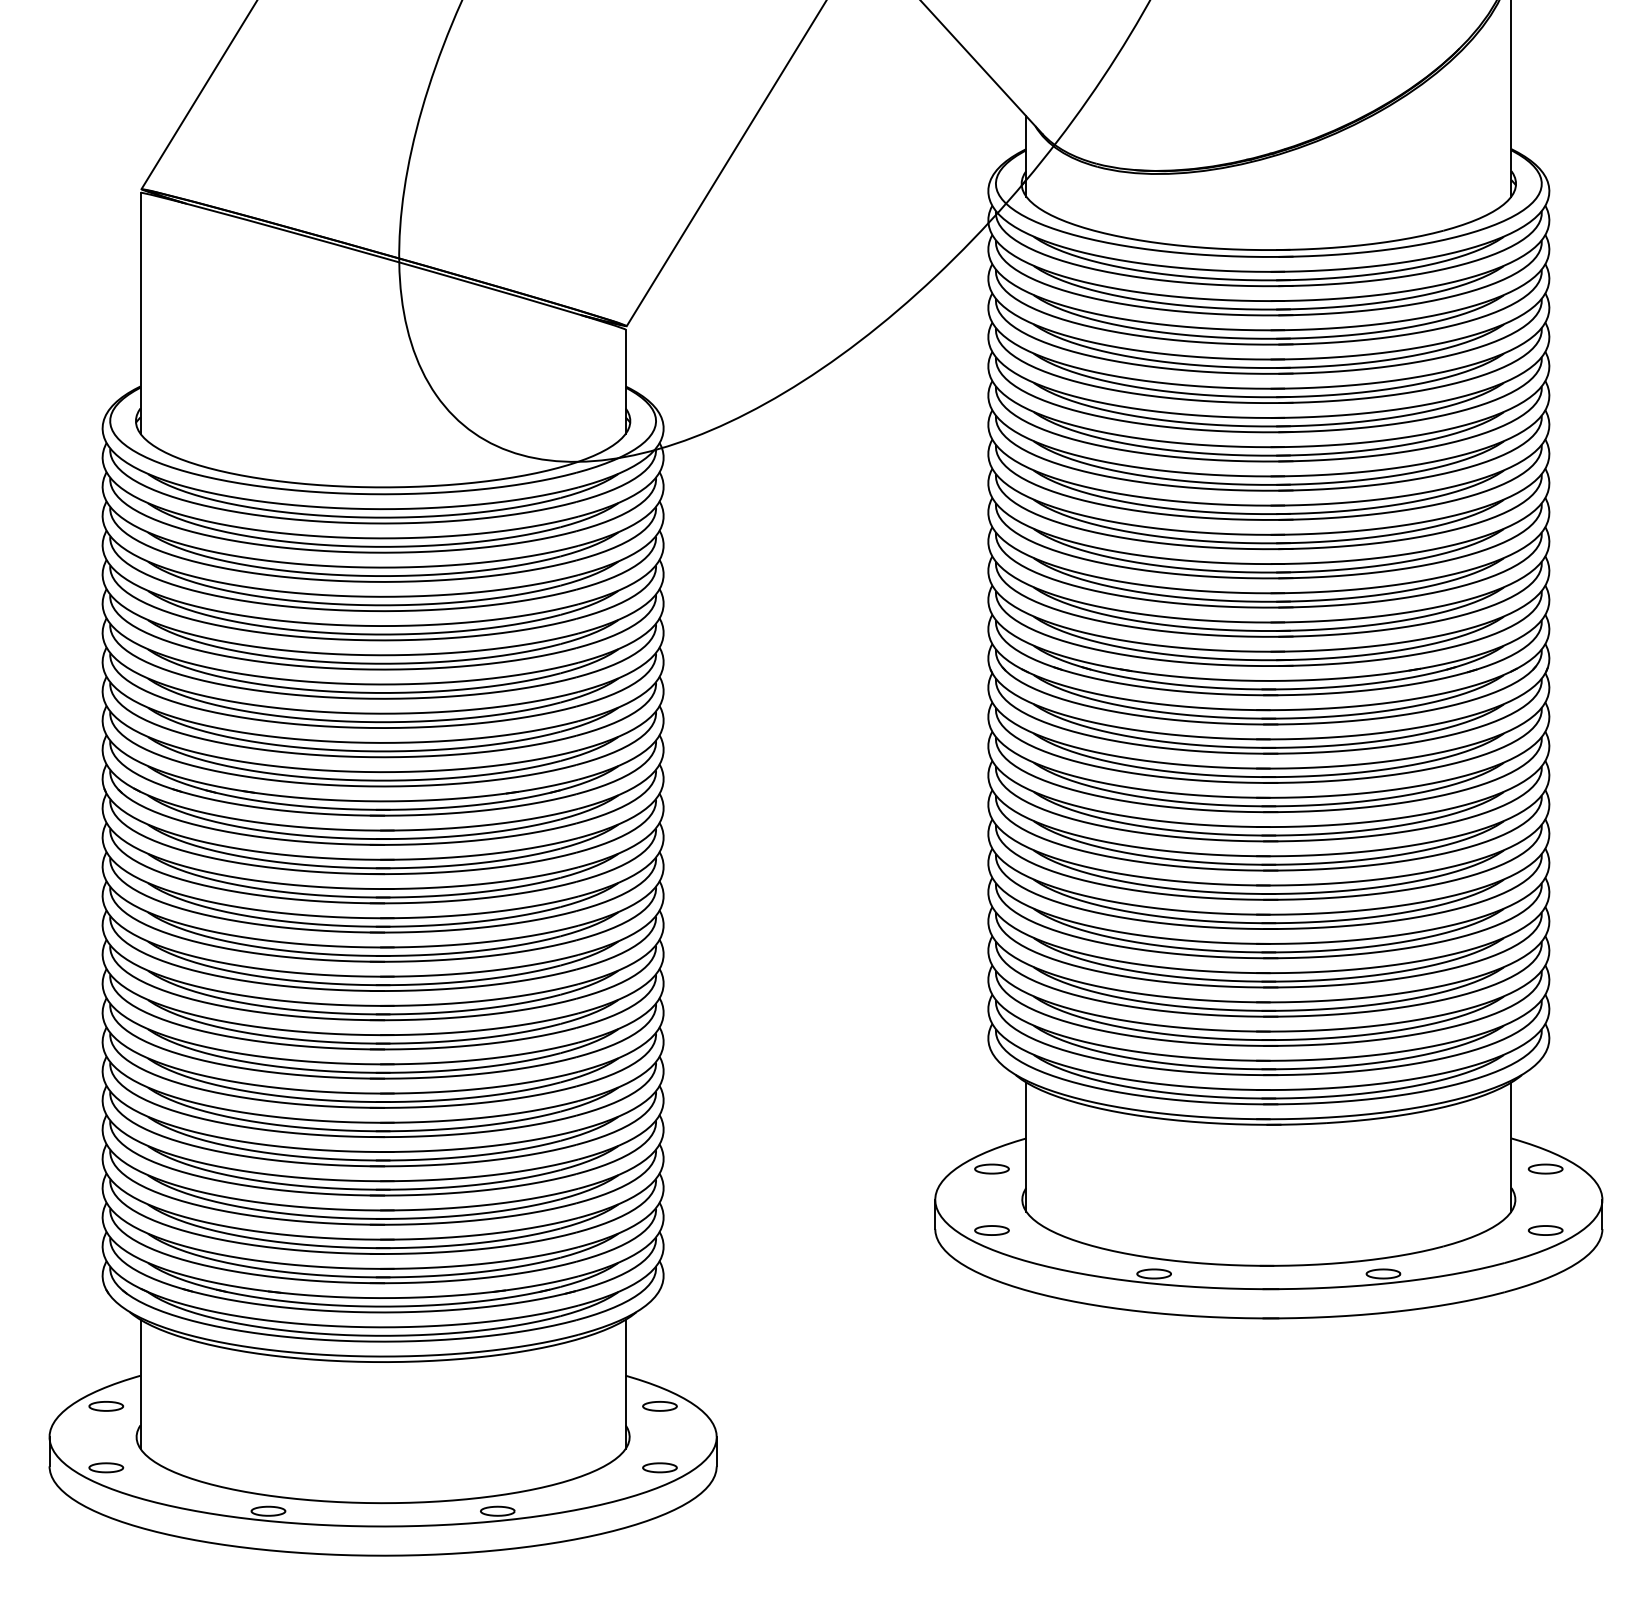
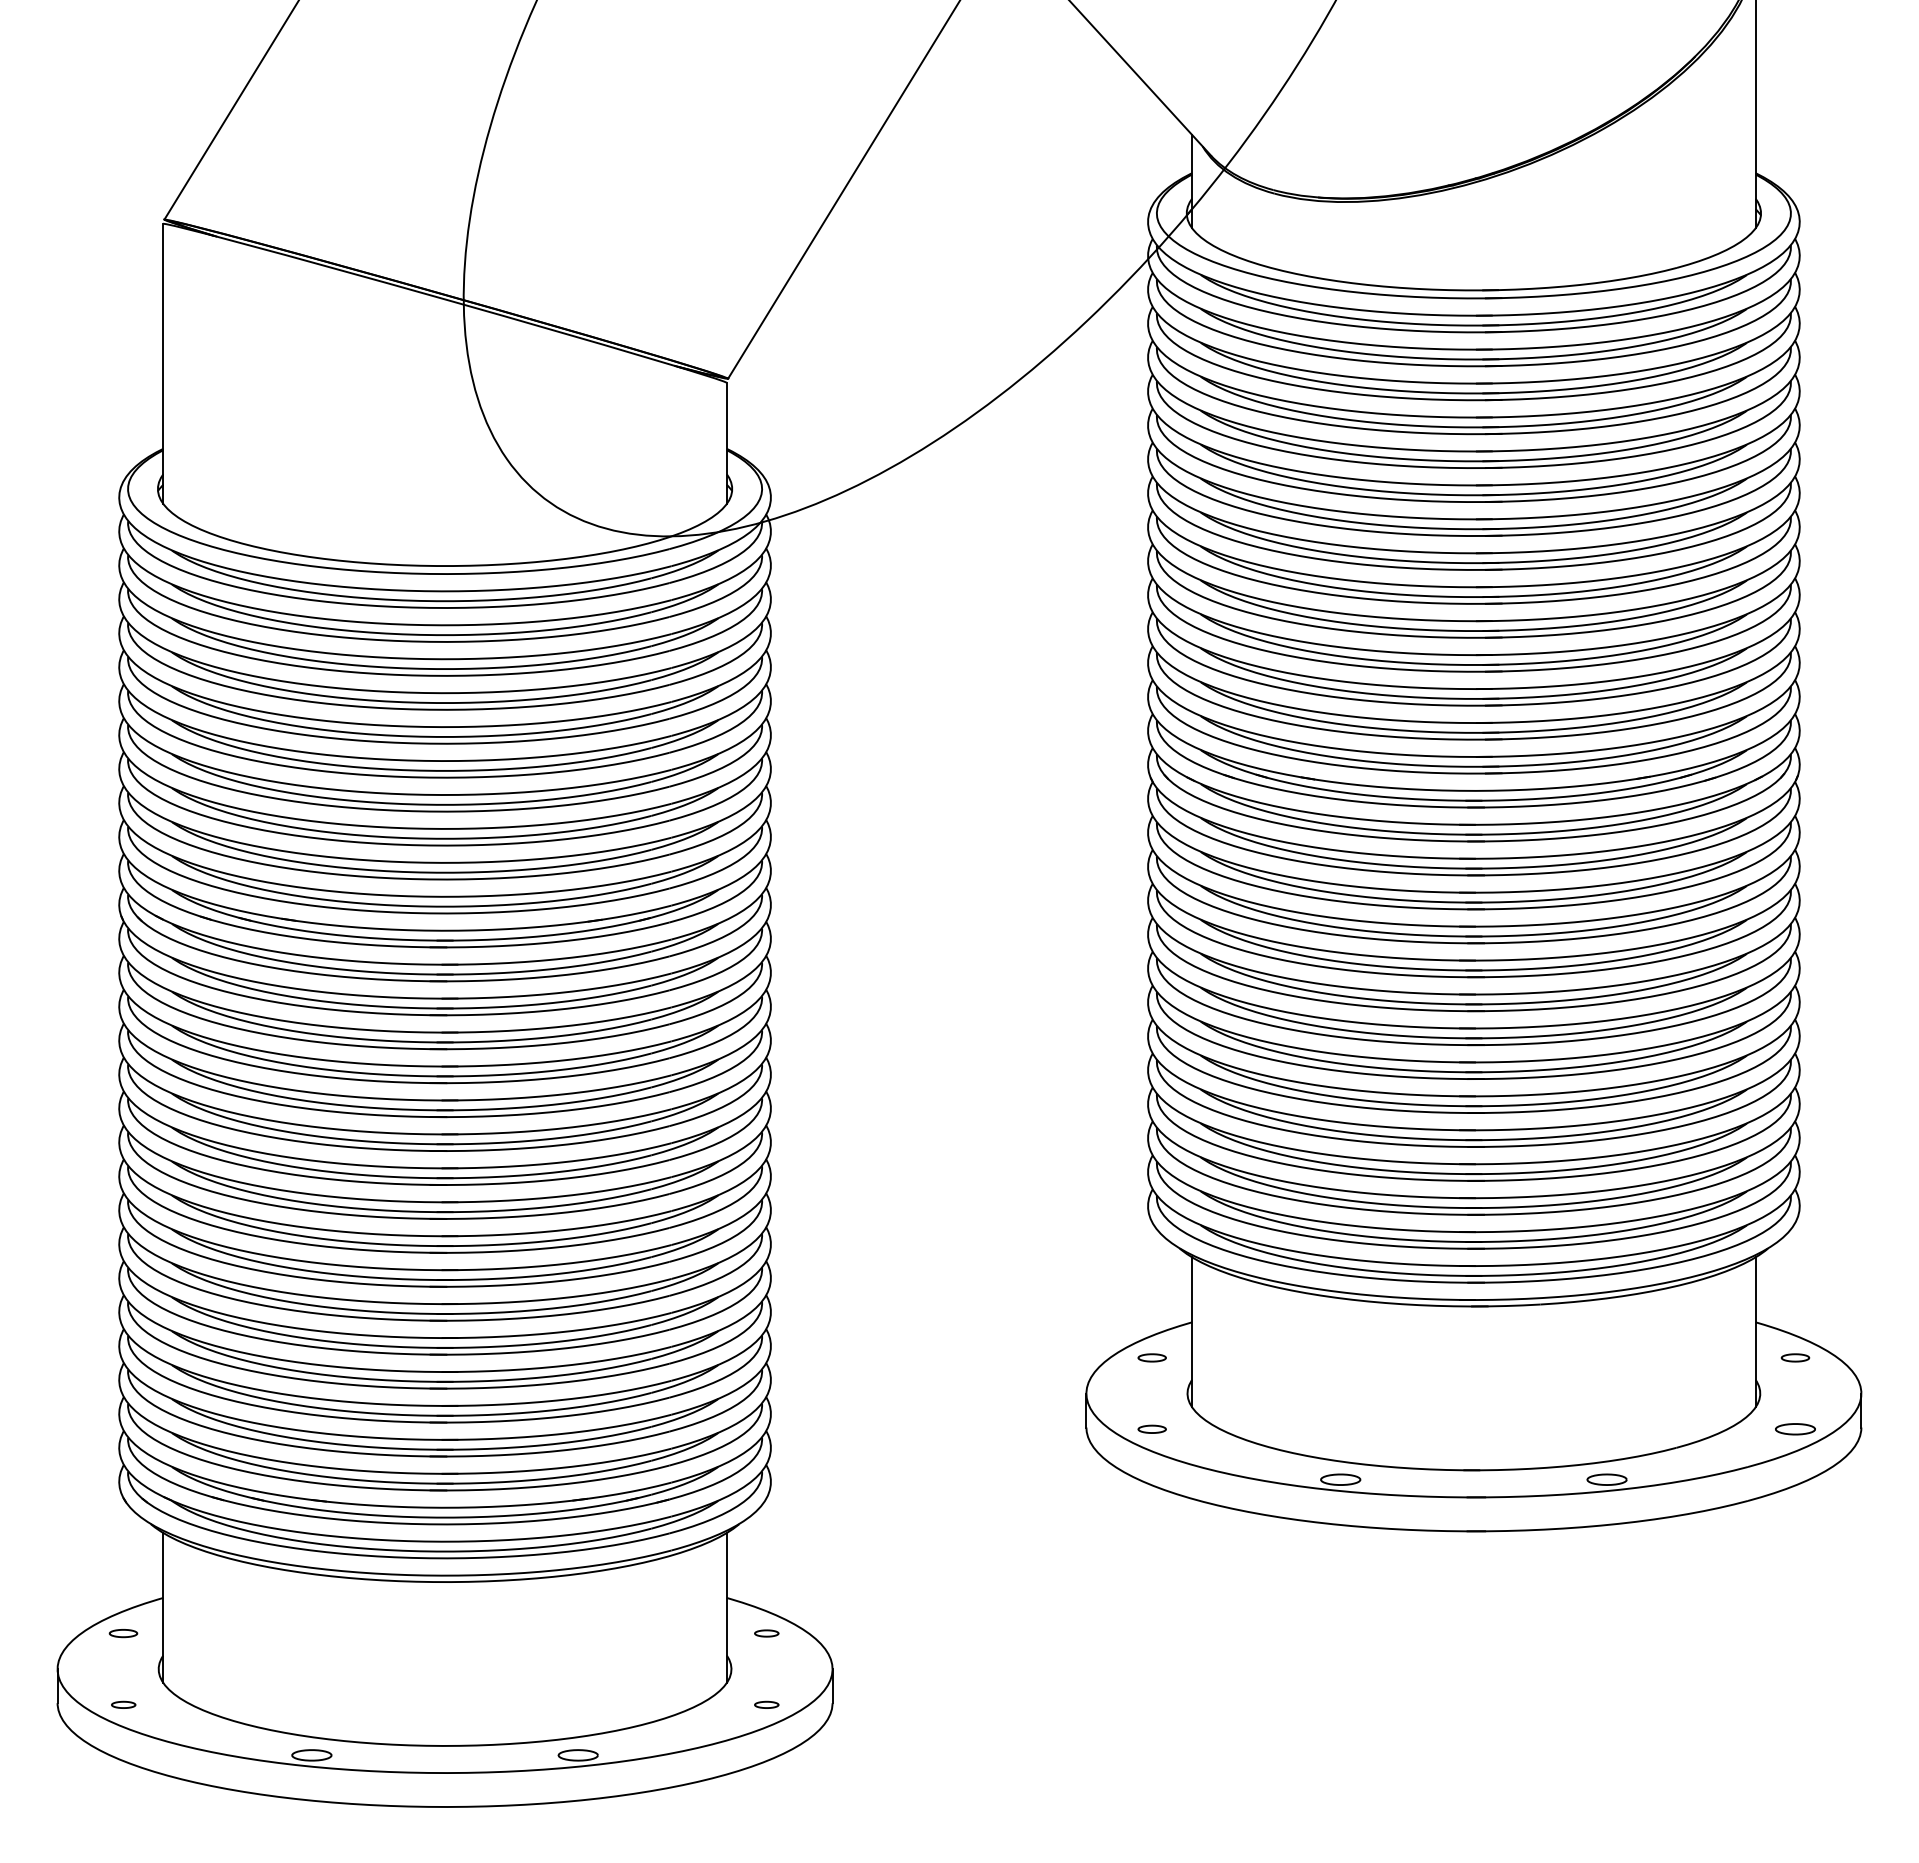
part: (991, 1168) -> (1151, 1357), size x0.7
part: (1545, 1168) -> (1795, 1357), size x0.7
part: (991, 1230) -> (1151, 1429), size x0.7
part: (106, 1406) -> (123, 1633), size x0.7
part: (659, 1406) -> (766, 1633), size x0.6
part: (106, 1467) -> (123, 1704), size x0.6
part: (659, 1467) -> (766, 1704), size x0.6

